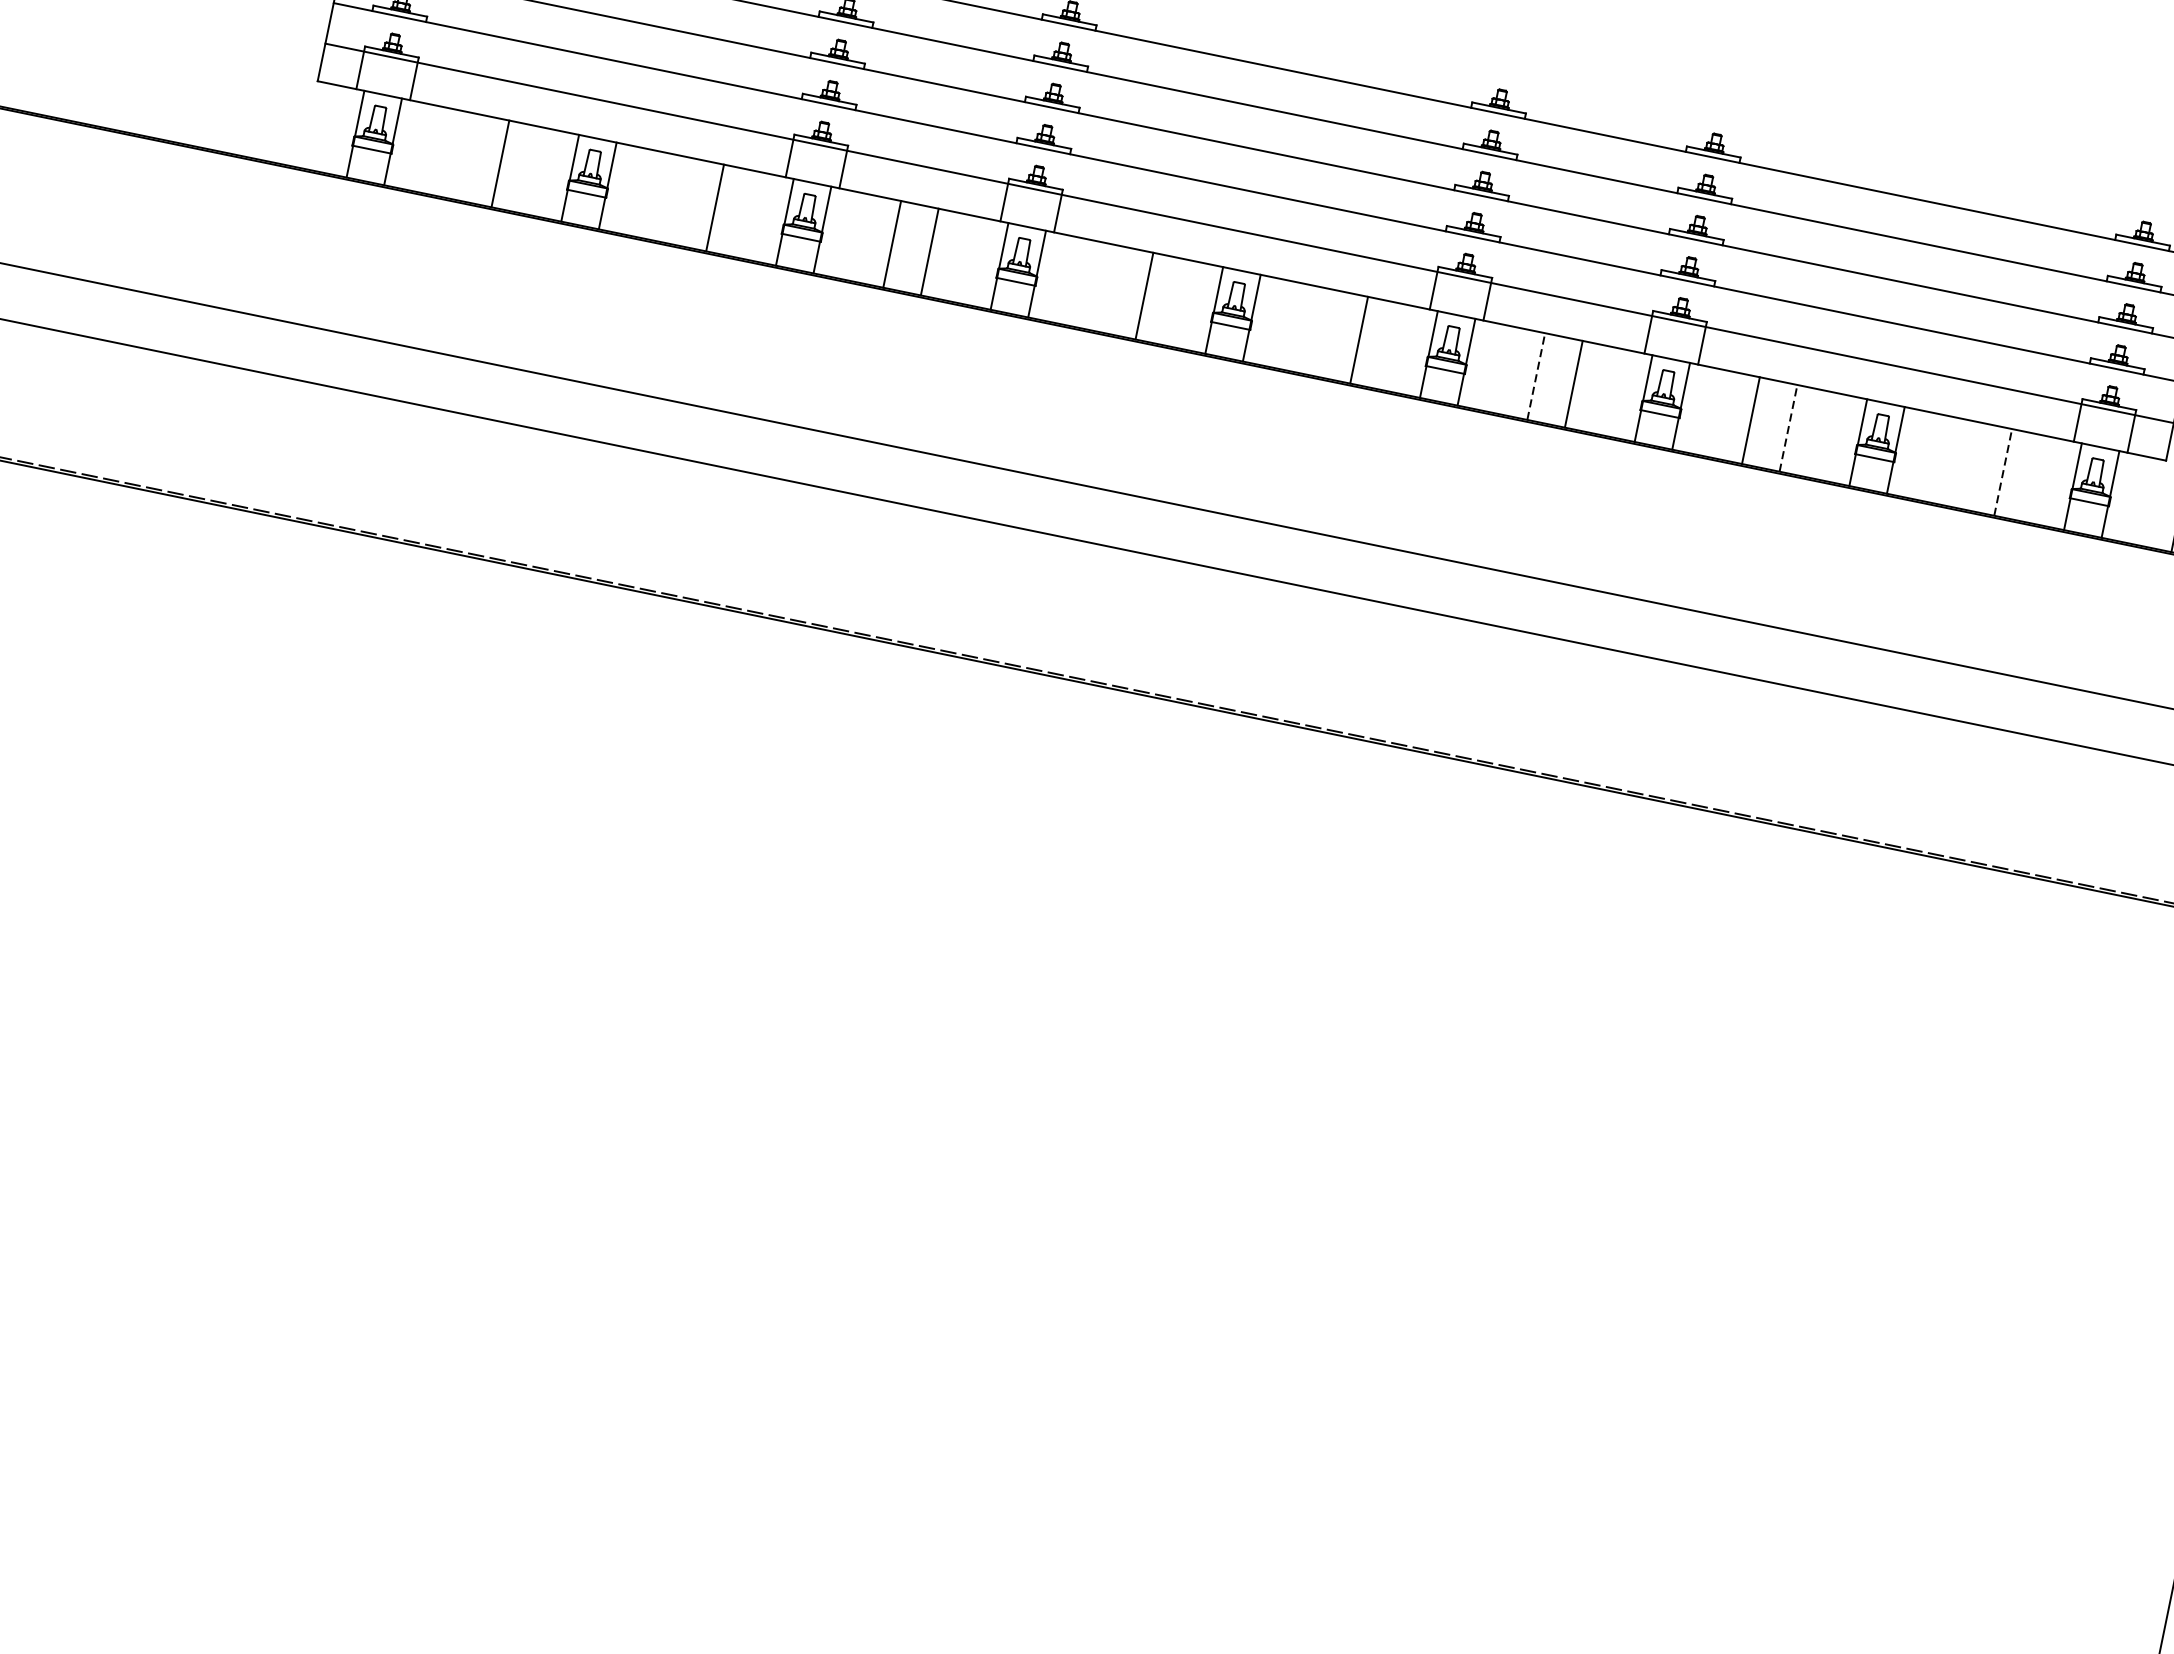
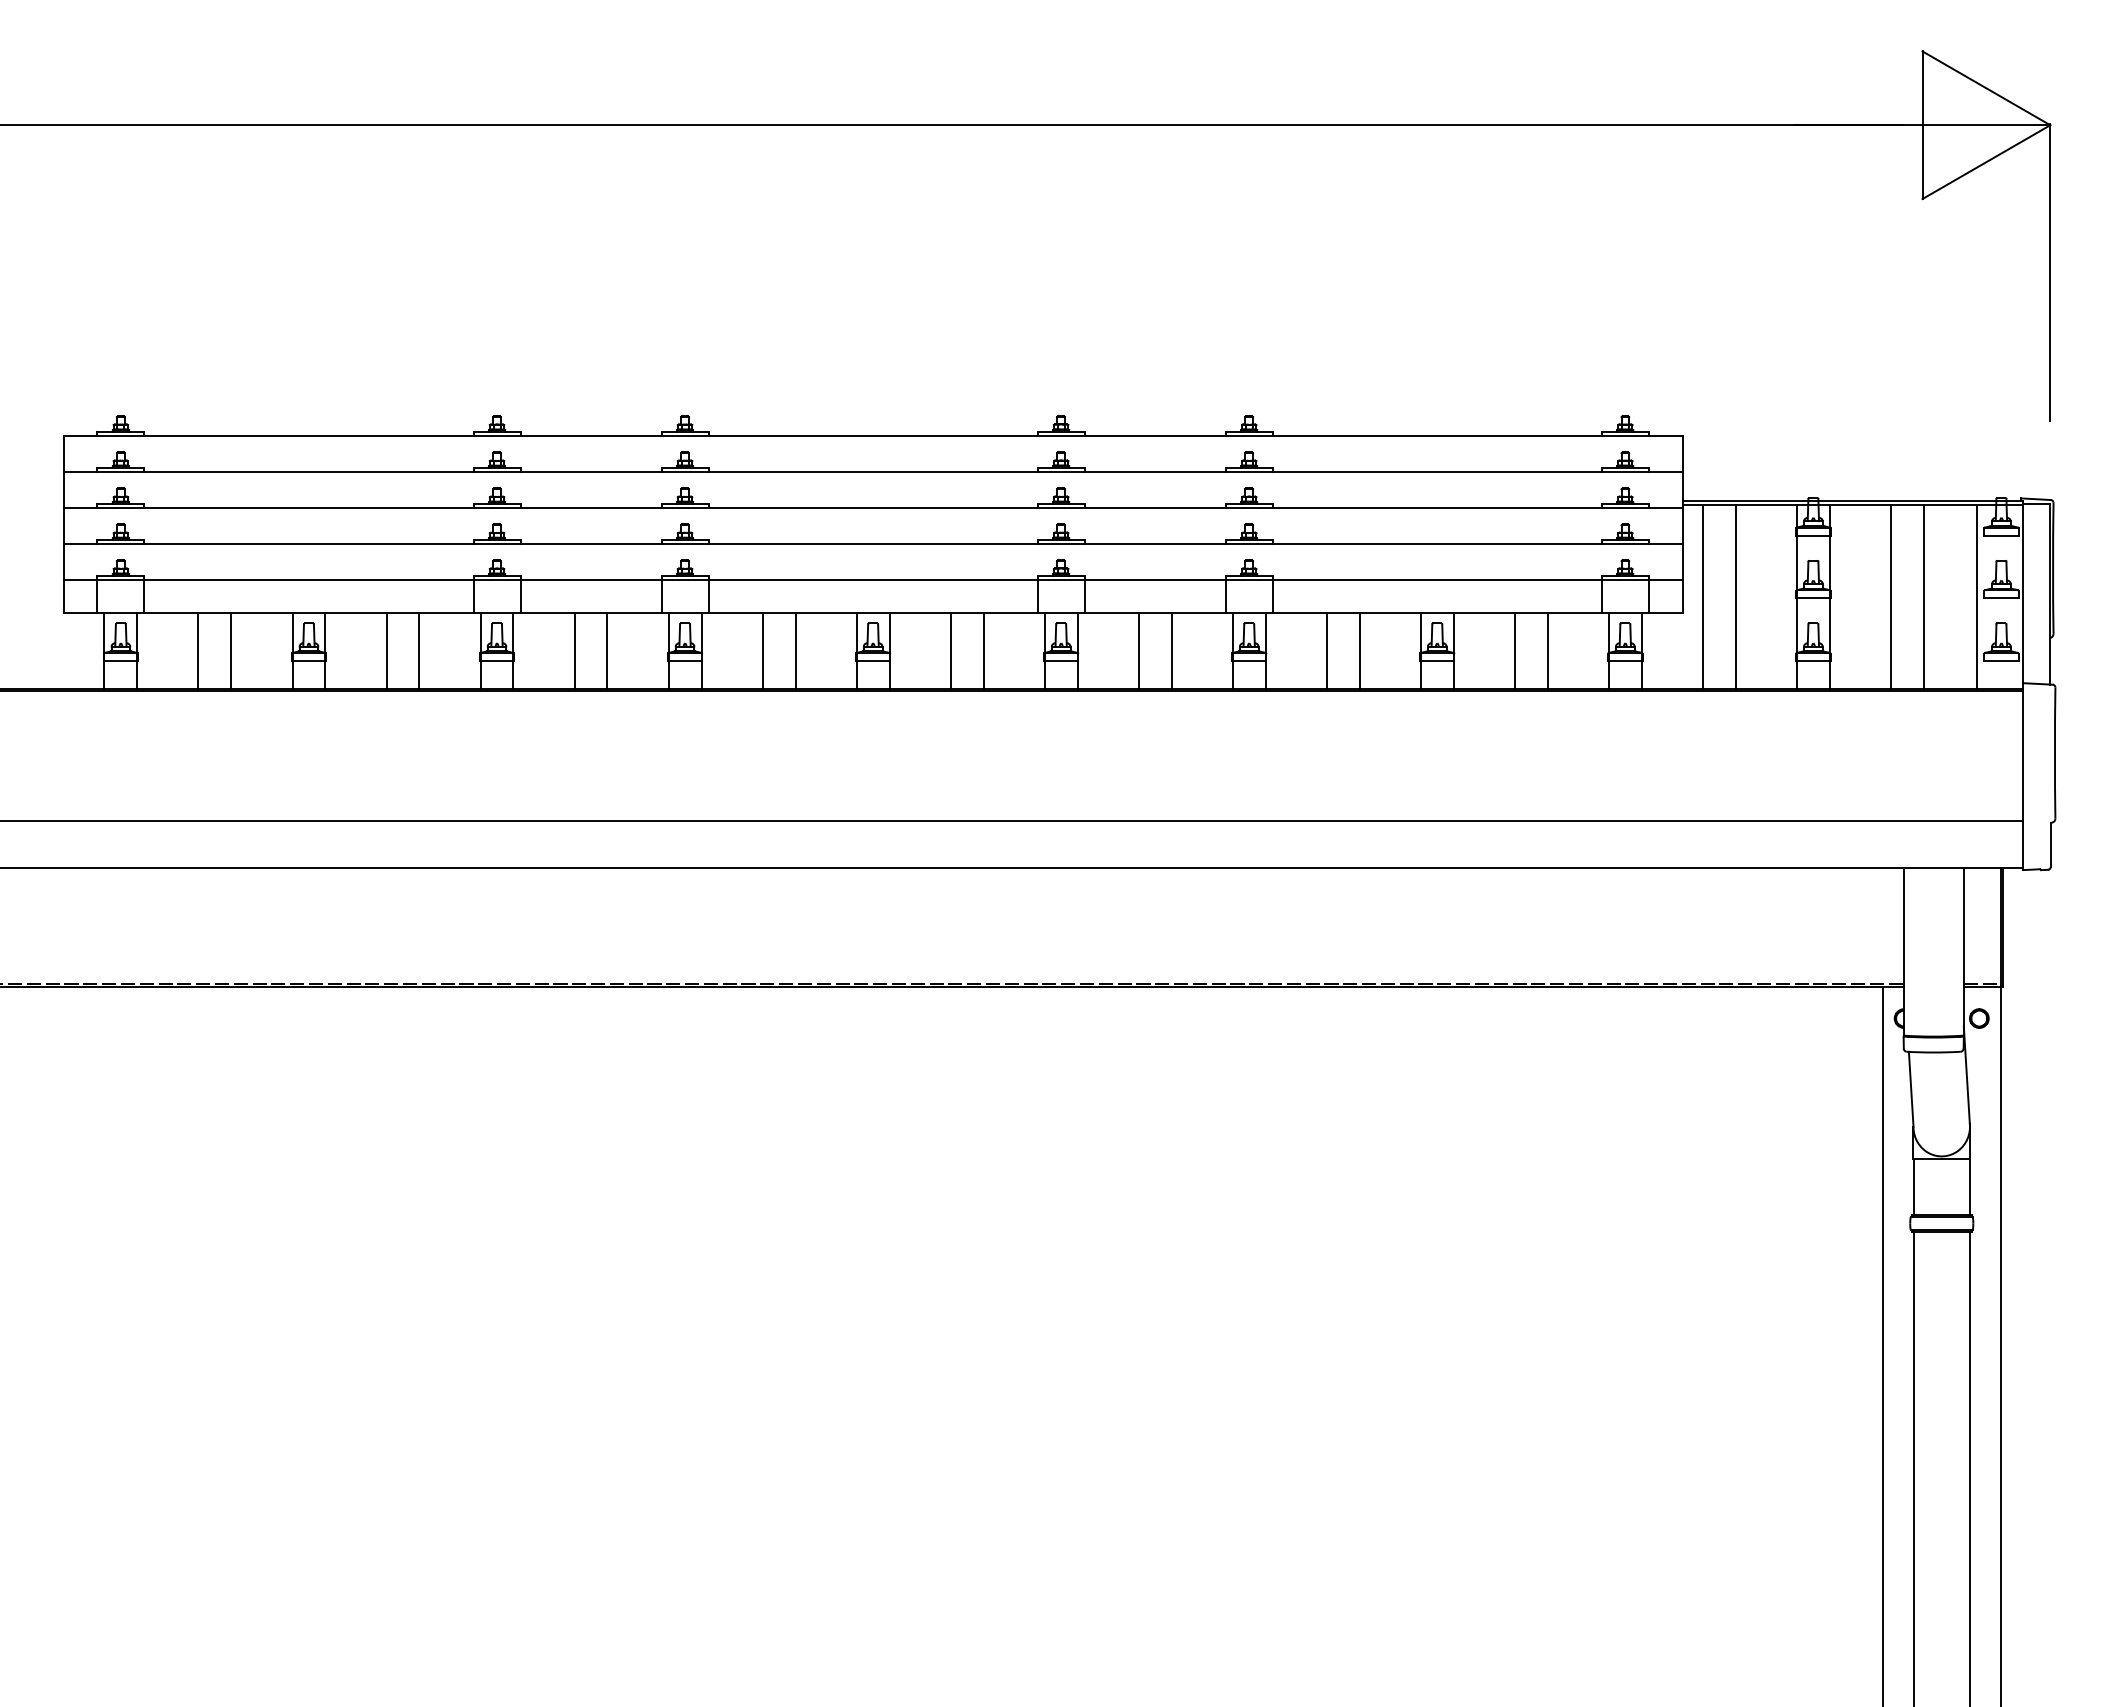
line: (462, 155) -> (198, 650), added
line: (677, 199) -> (386, 650), added
line: (1106, 287) -> (762, 650), added
line: (1321, 331) -> (950, 650), added
line: (1536, 376) -> (1138, 650), dashed -> solid
line: (1788, 427) -> (1359, 650), dashed -> solid
line: (1965, 464) -> (1514, 650), added
line: (2002, 471) -> (1547, 650), dashed -> solid

